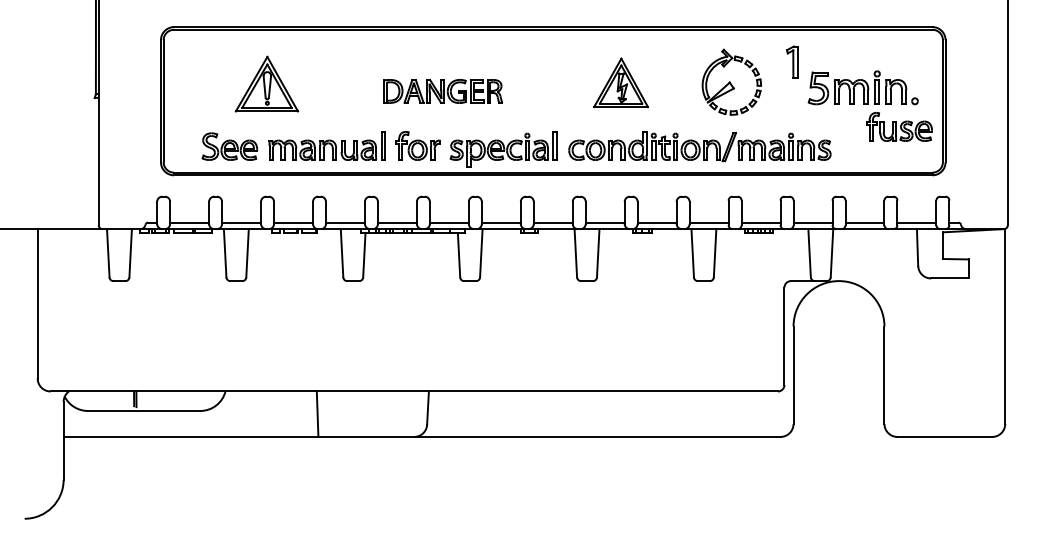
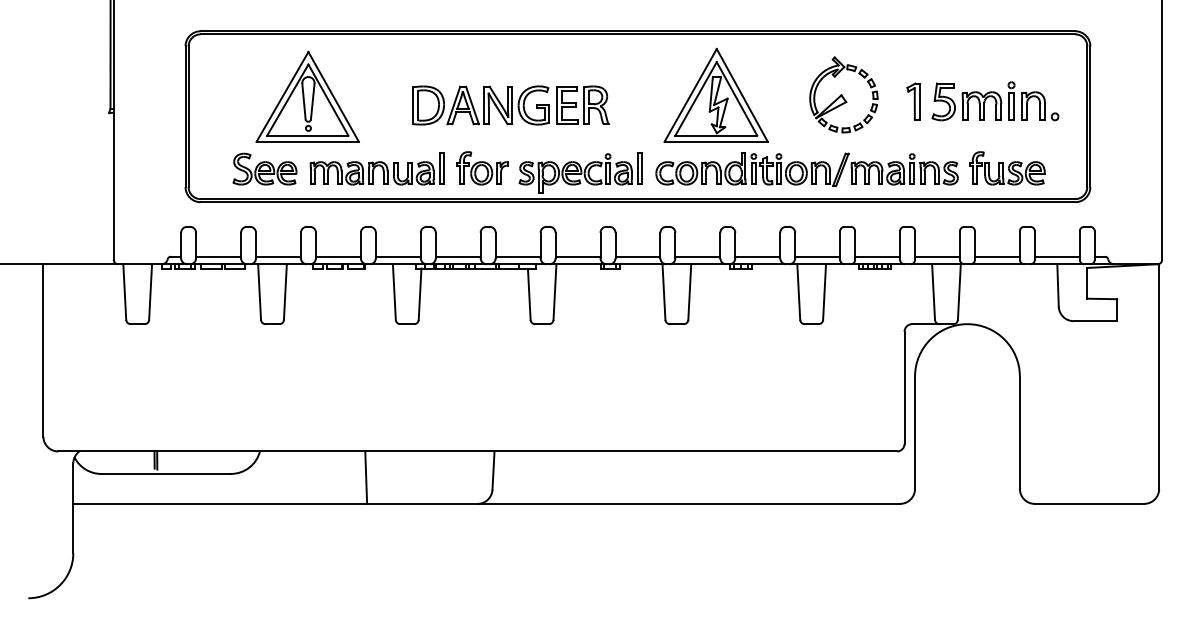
part: (792, 61) -> (913, 100), moved
part: (620, 82) -> (715, 95), size x1.67
part: (266, 84) -> (307, 97), size x1.43
part: (442, 91) -> (510, 105), size x1.43
part: (899, 126) -> (1007, 167), moved

